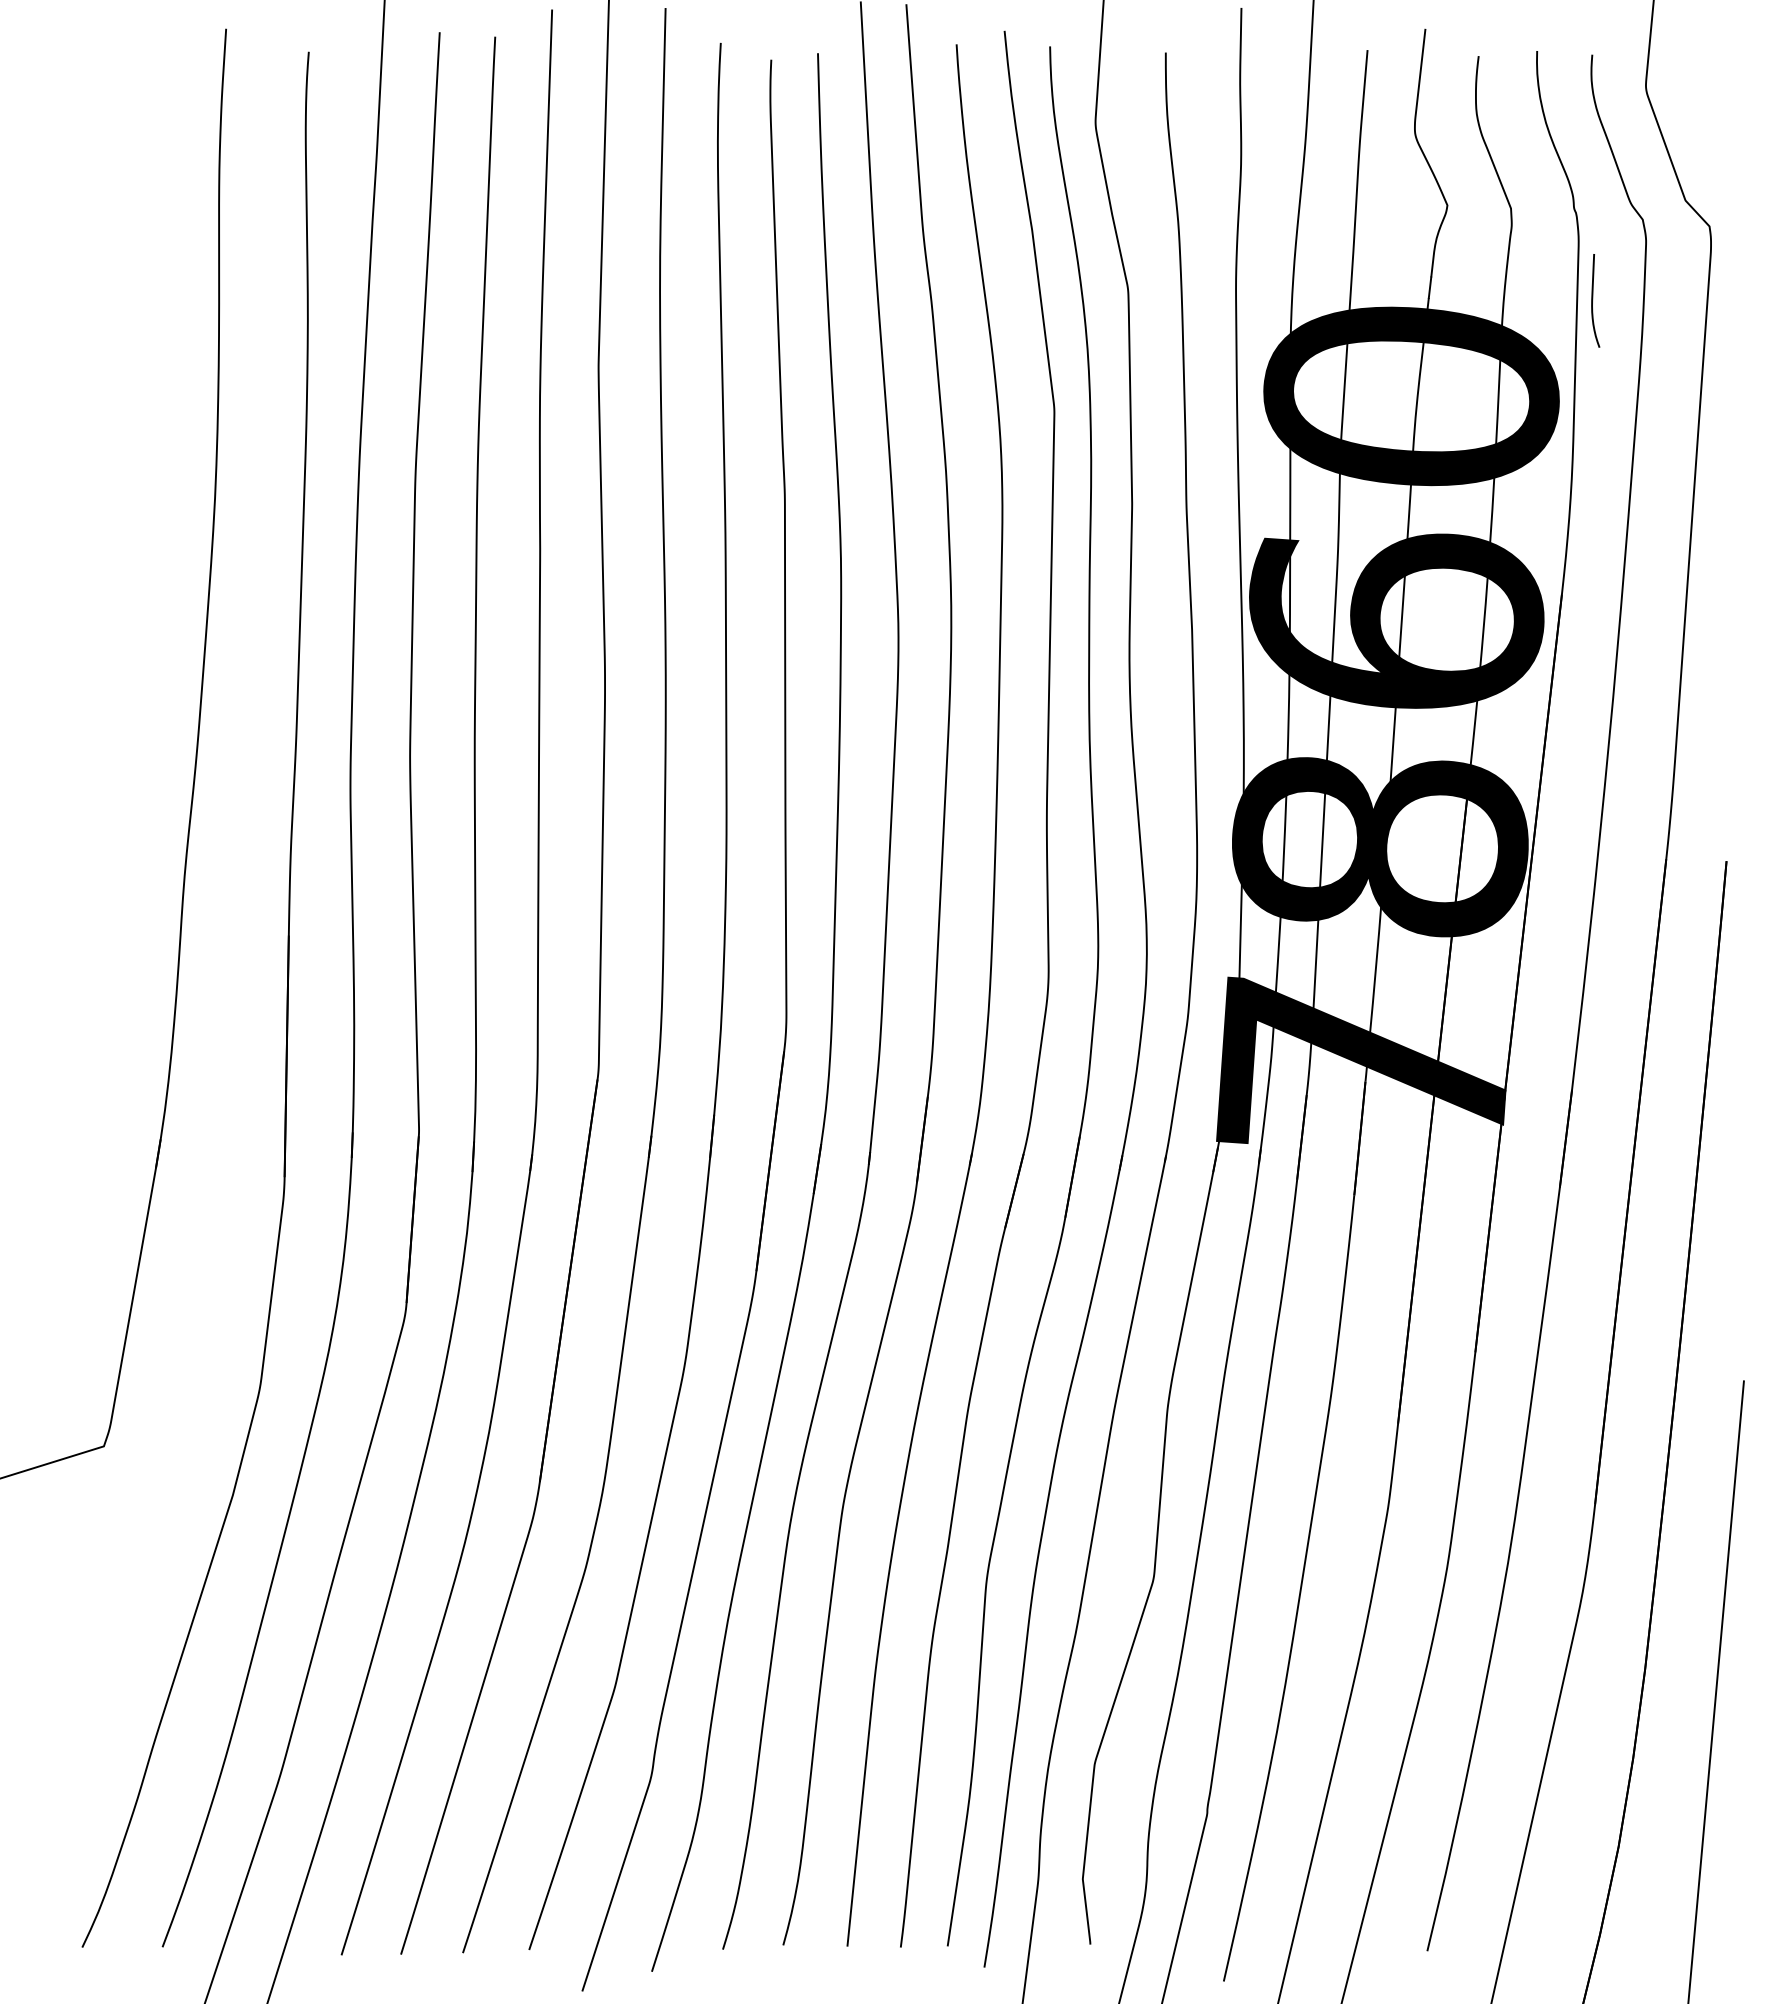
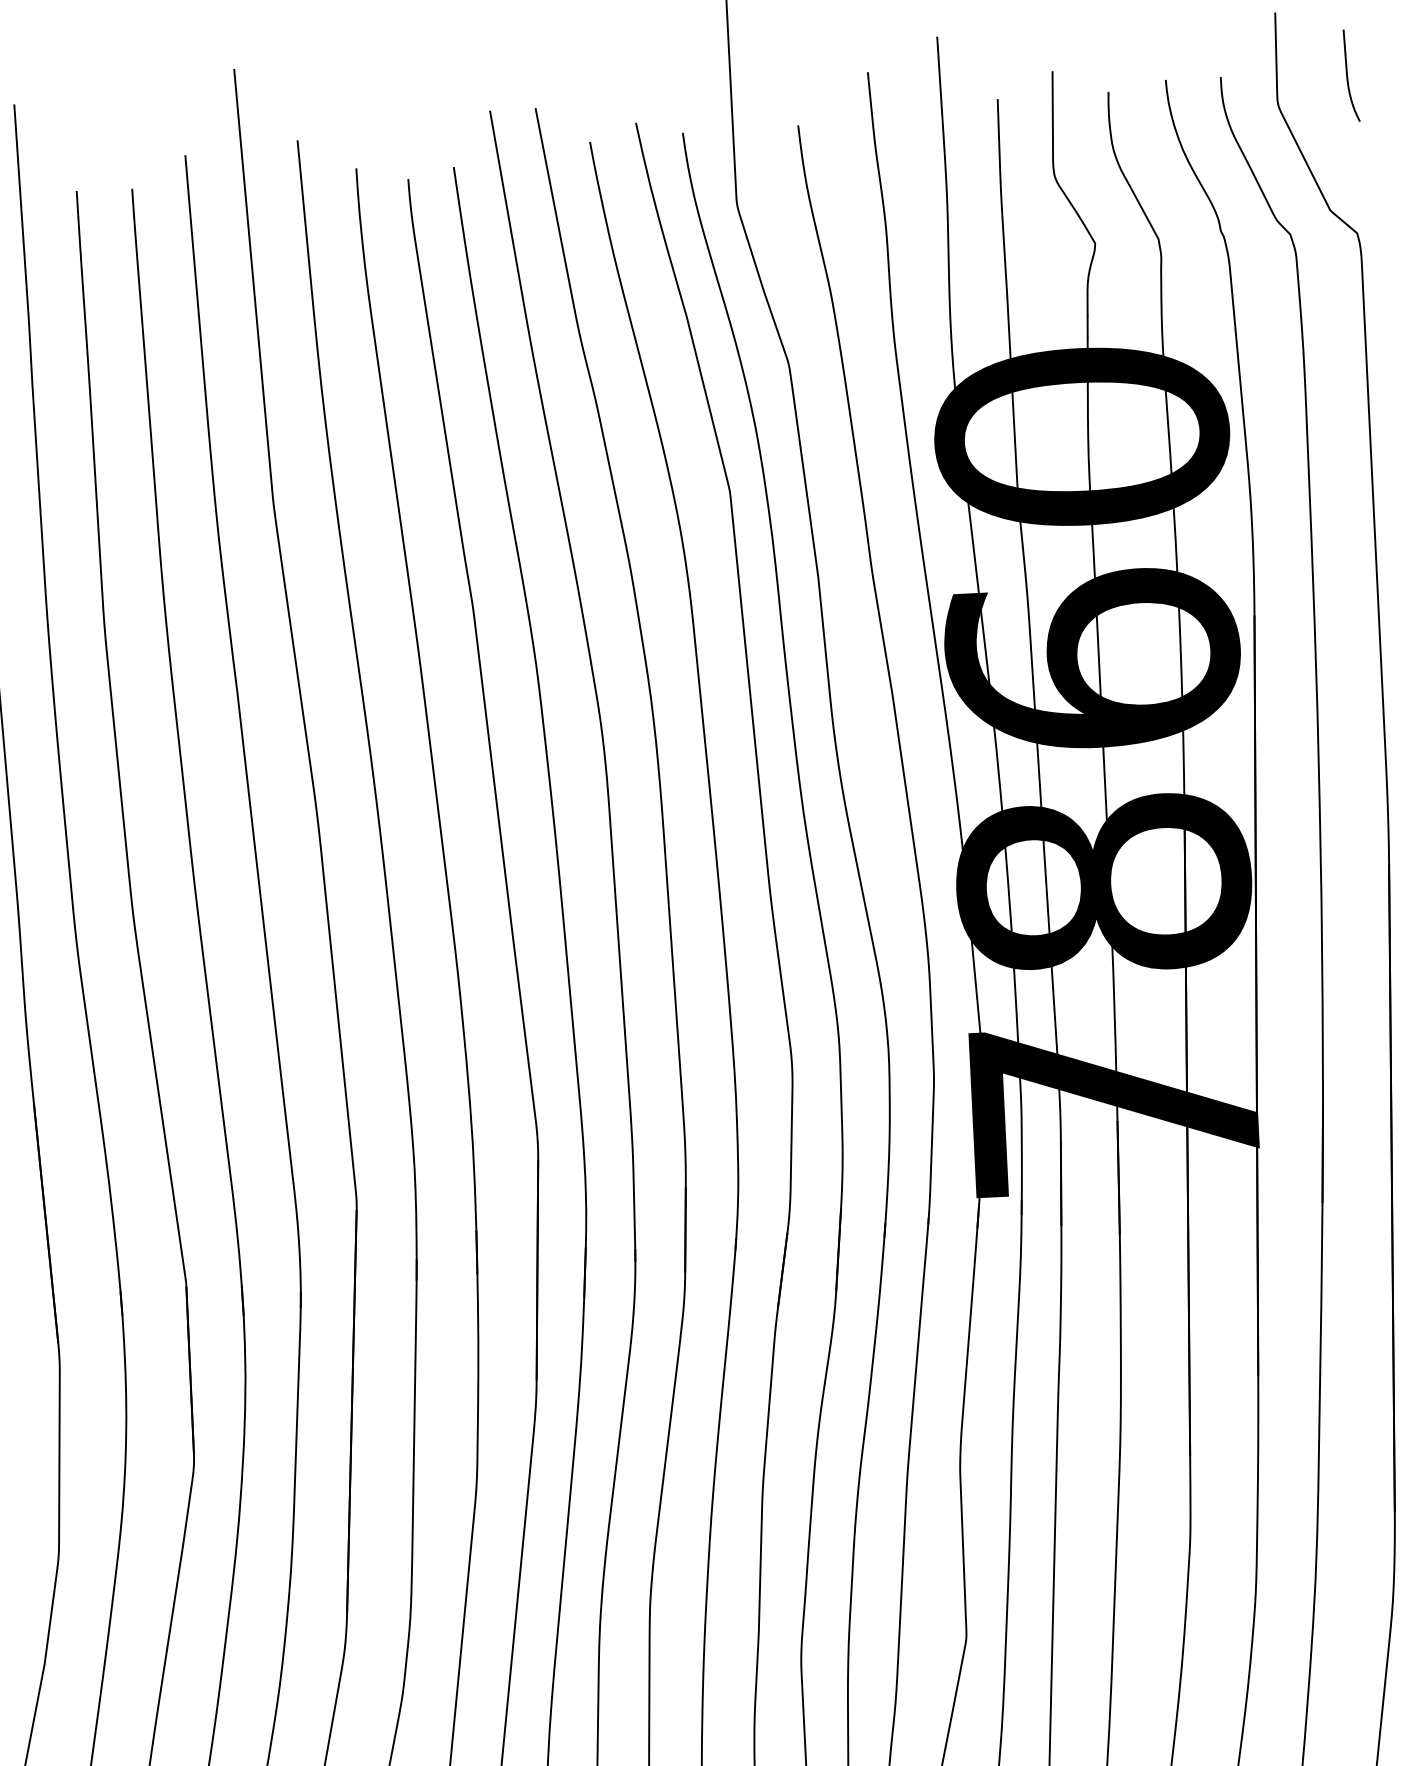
curve: (1593, 299) -> (1348, 74), moved

